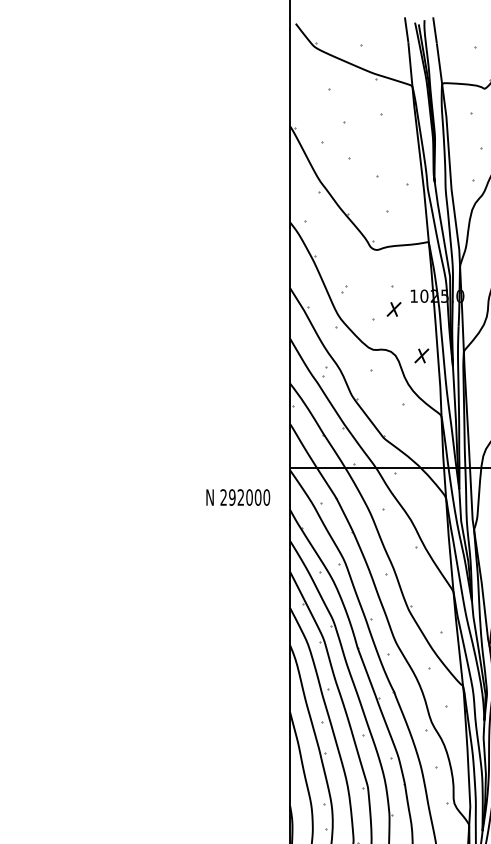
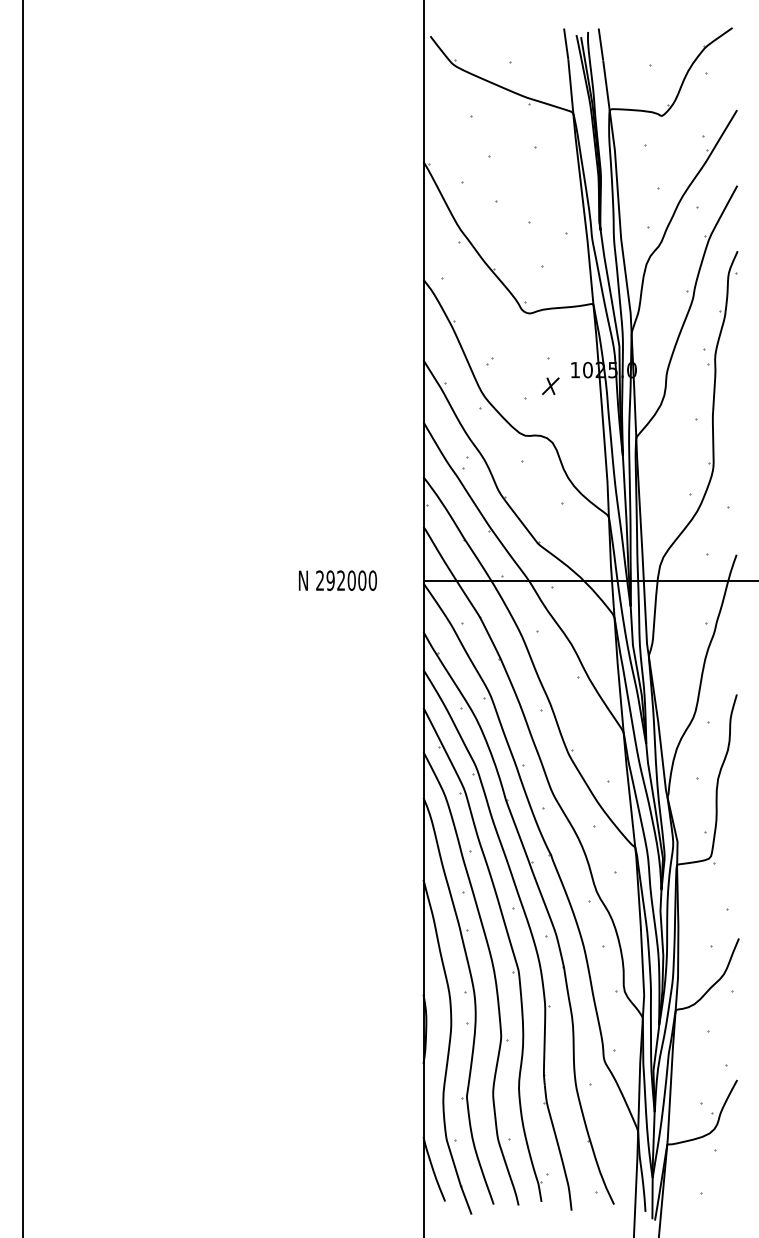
part: (421, 355) -> (584, 442), removed
text: (237, 497) -> (337, 580), moved

